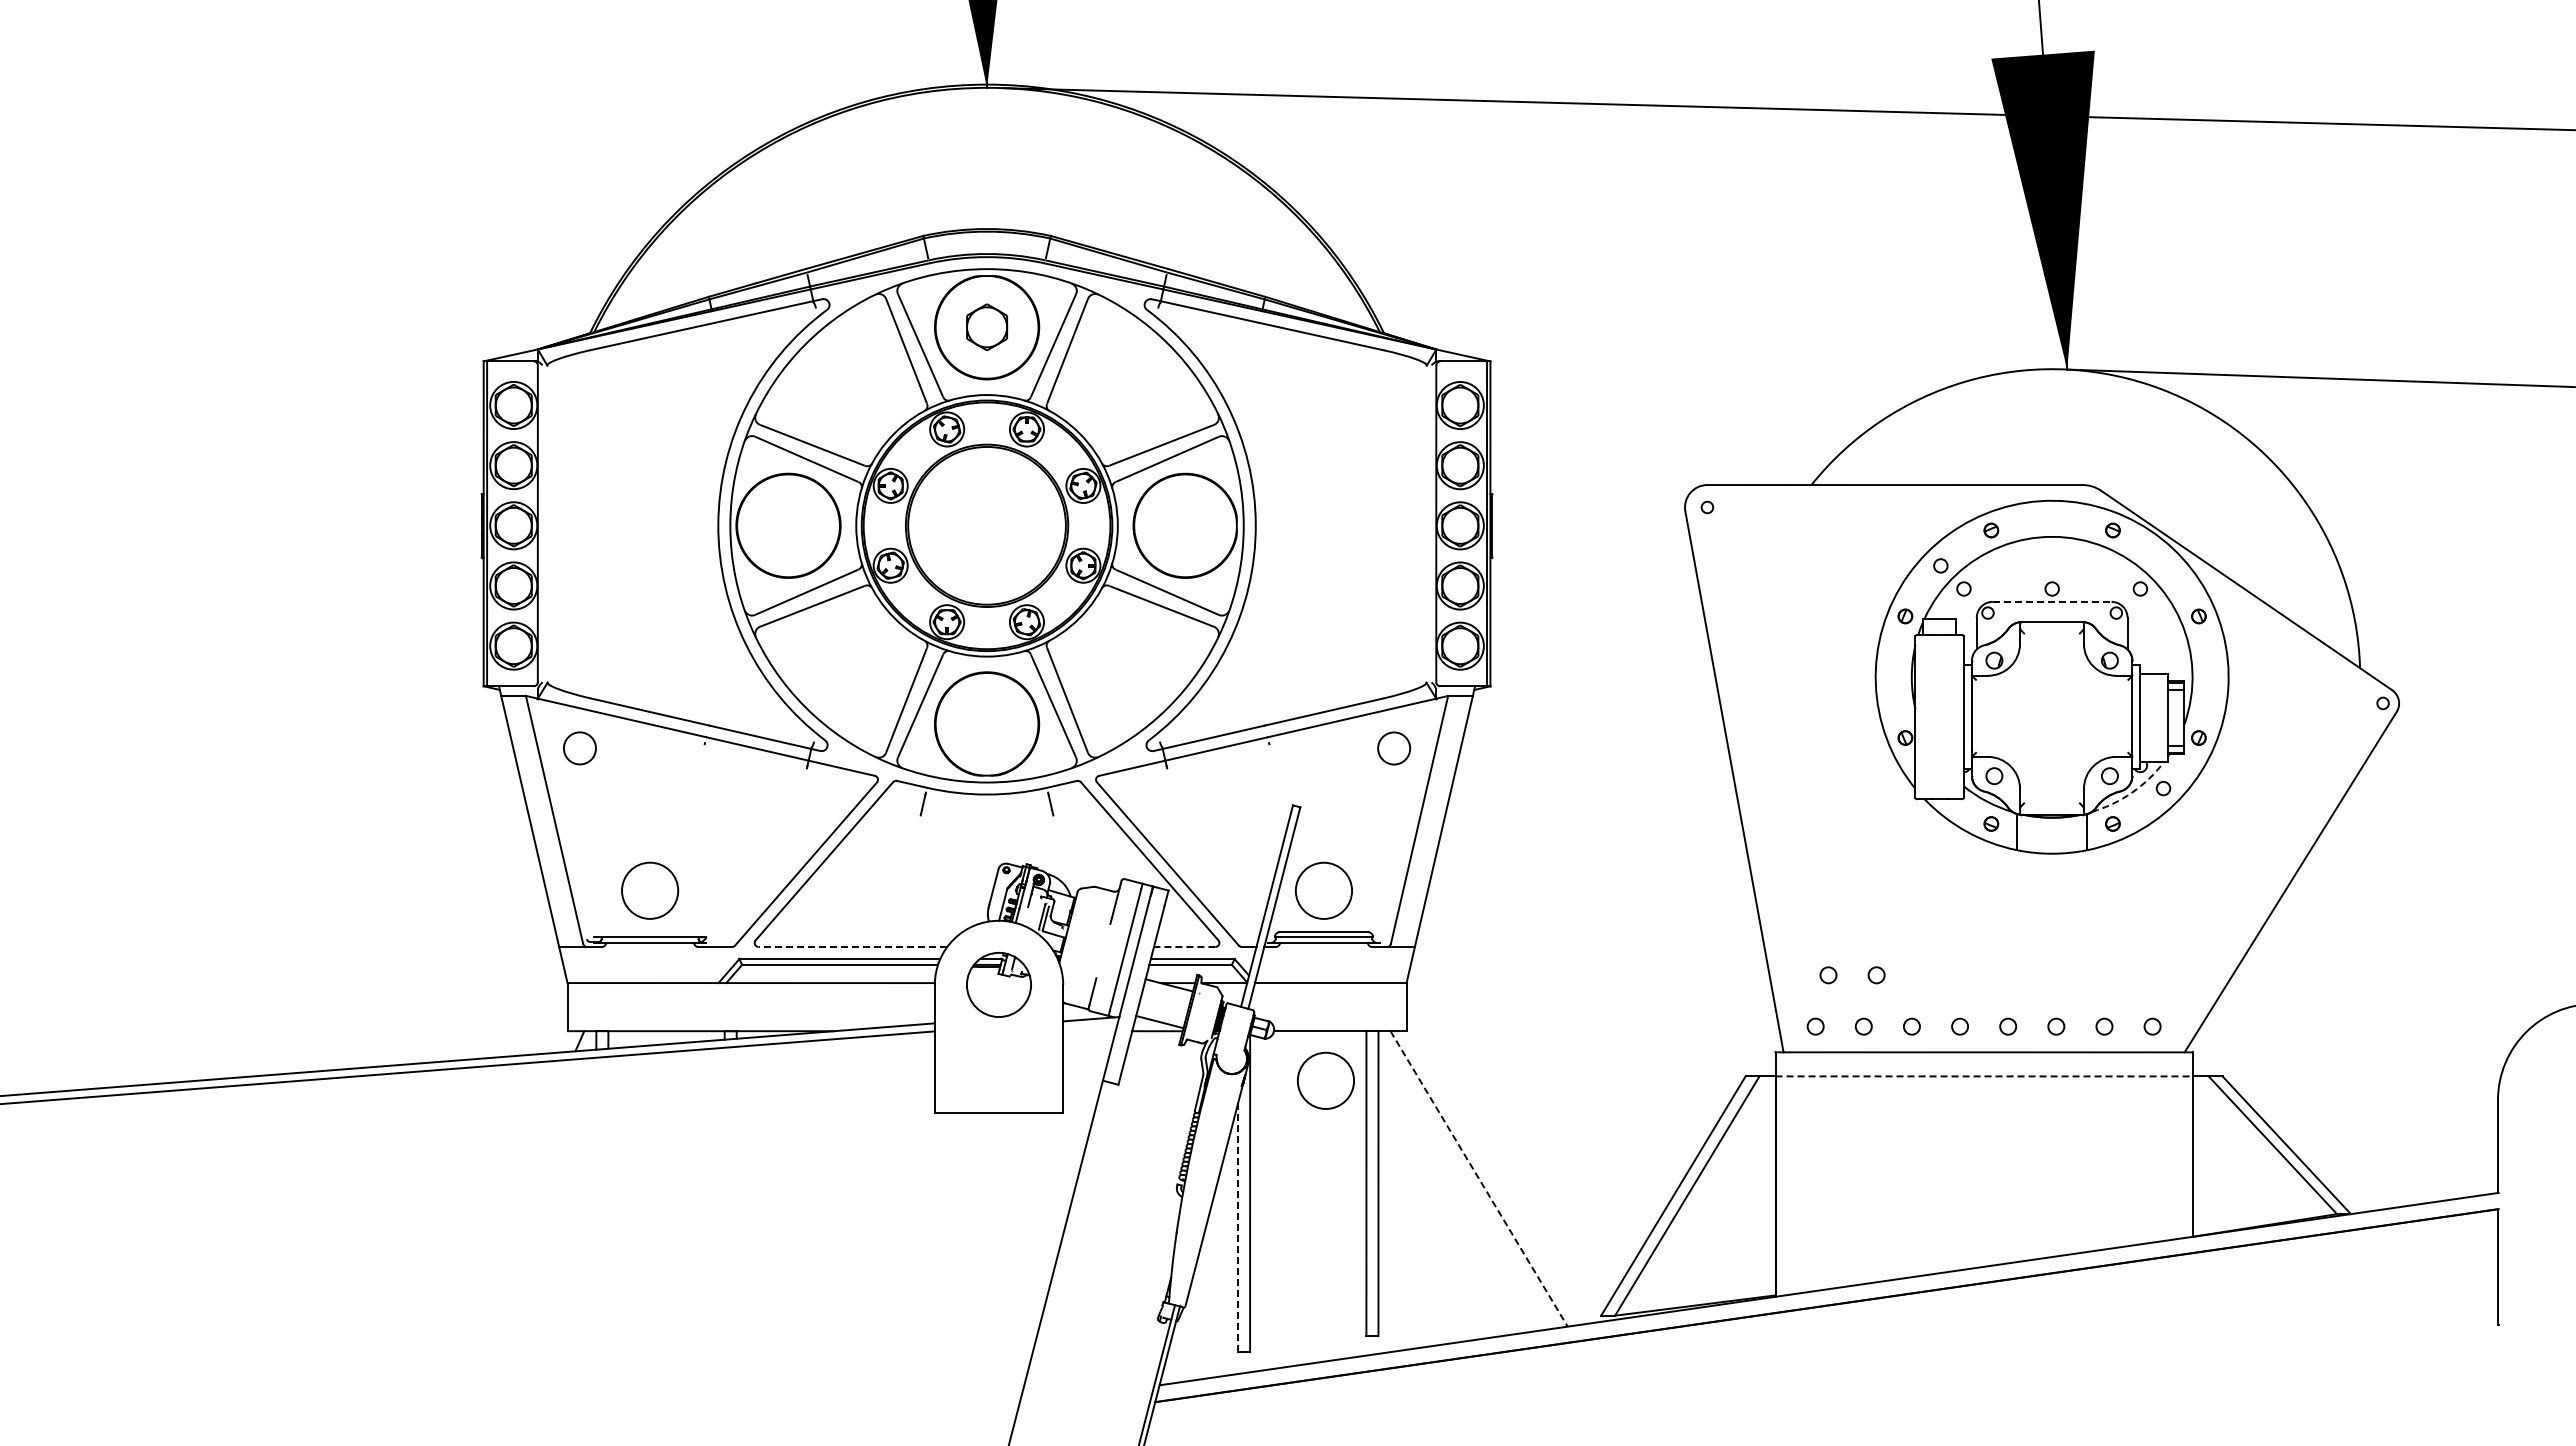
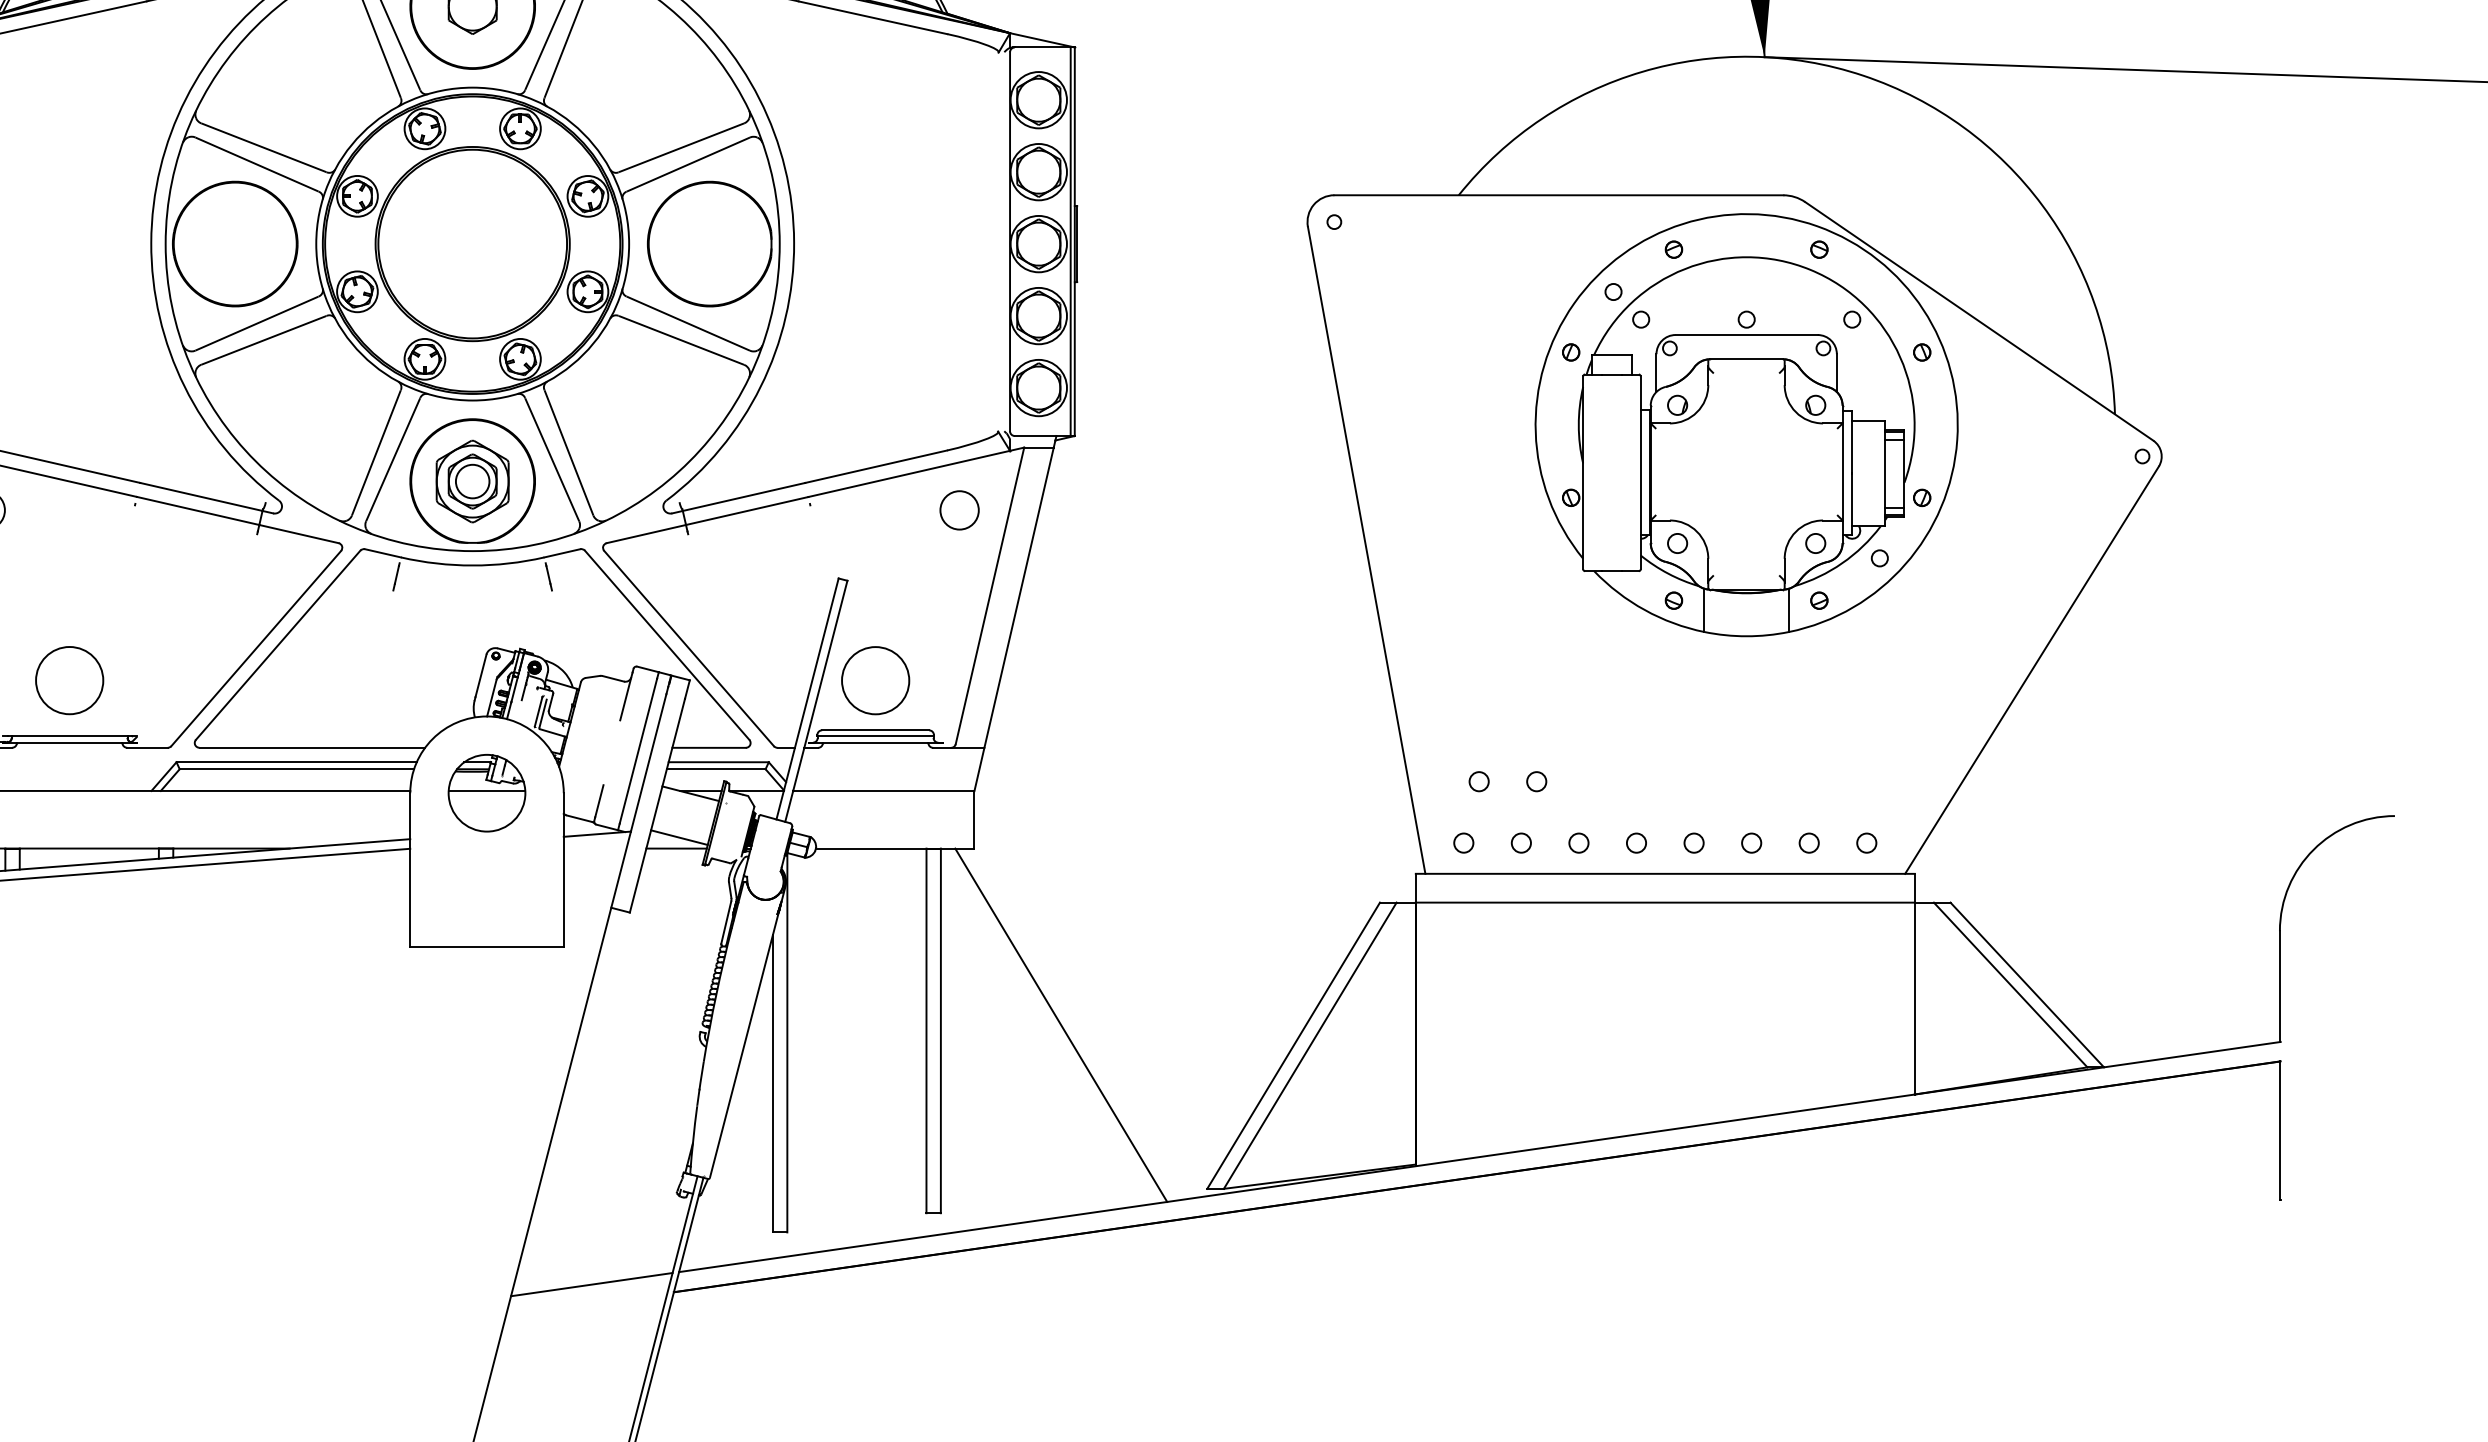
line: (2052, 601) -> (1747, 334), dashed -> solid
part: (987, 724) -> (473, 481), added
arc: (2132, 792) -> (1842, 563), dashed -> solid
line: (852, 946) -> (311, 747), dashed -> solid
line: (1184, 947) -> (708, 748), dashed -> solid
line: (999, 983) -> (487, 791), added
line: (1984, 1076) -> (1665, 902), dashed -> solid
circle: (1325, 1080) -> (877, 907), removed
line: (1479, 1179) -> (1061, 1025), dashed -> solid
line: (1238, 1228) -> (773, 1084), dashed -> solid
line: (1086, 1395) -> (591, 1284), added

